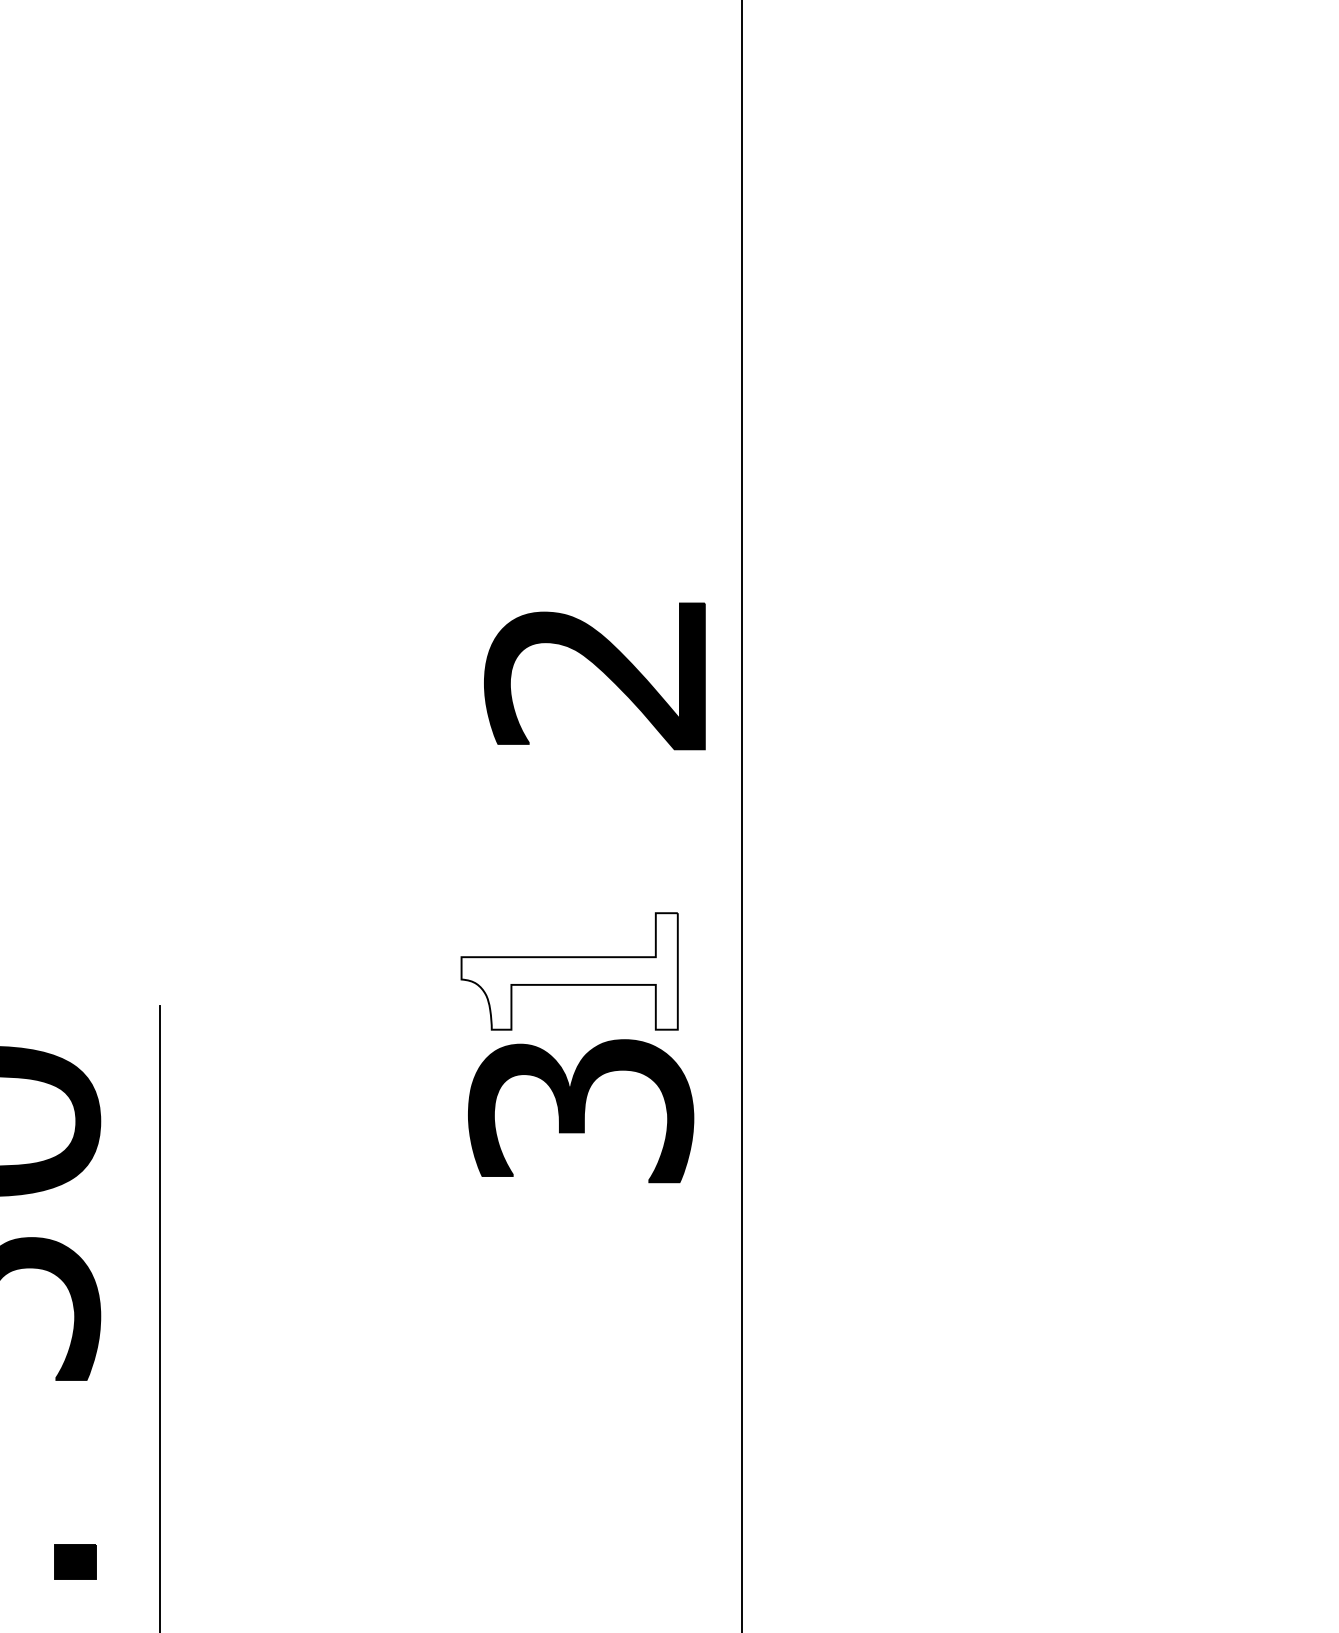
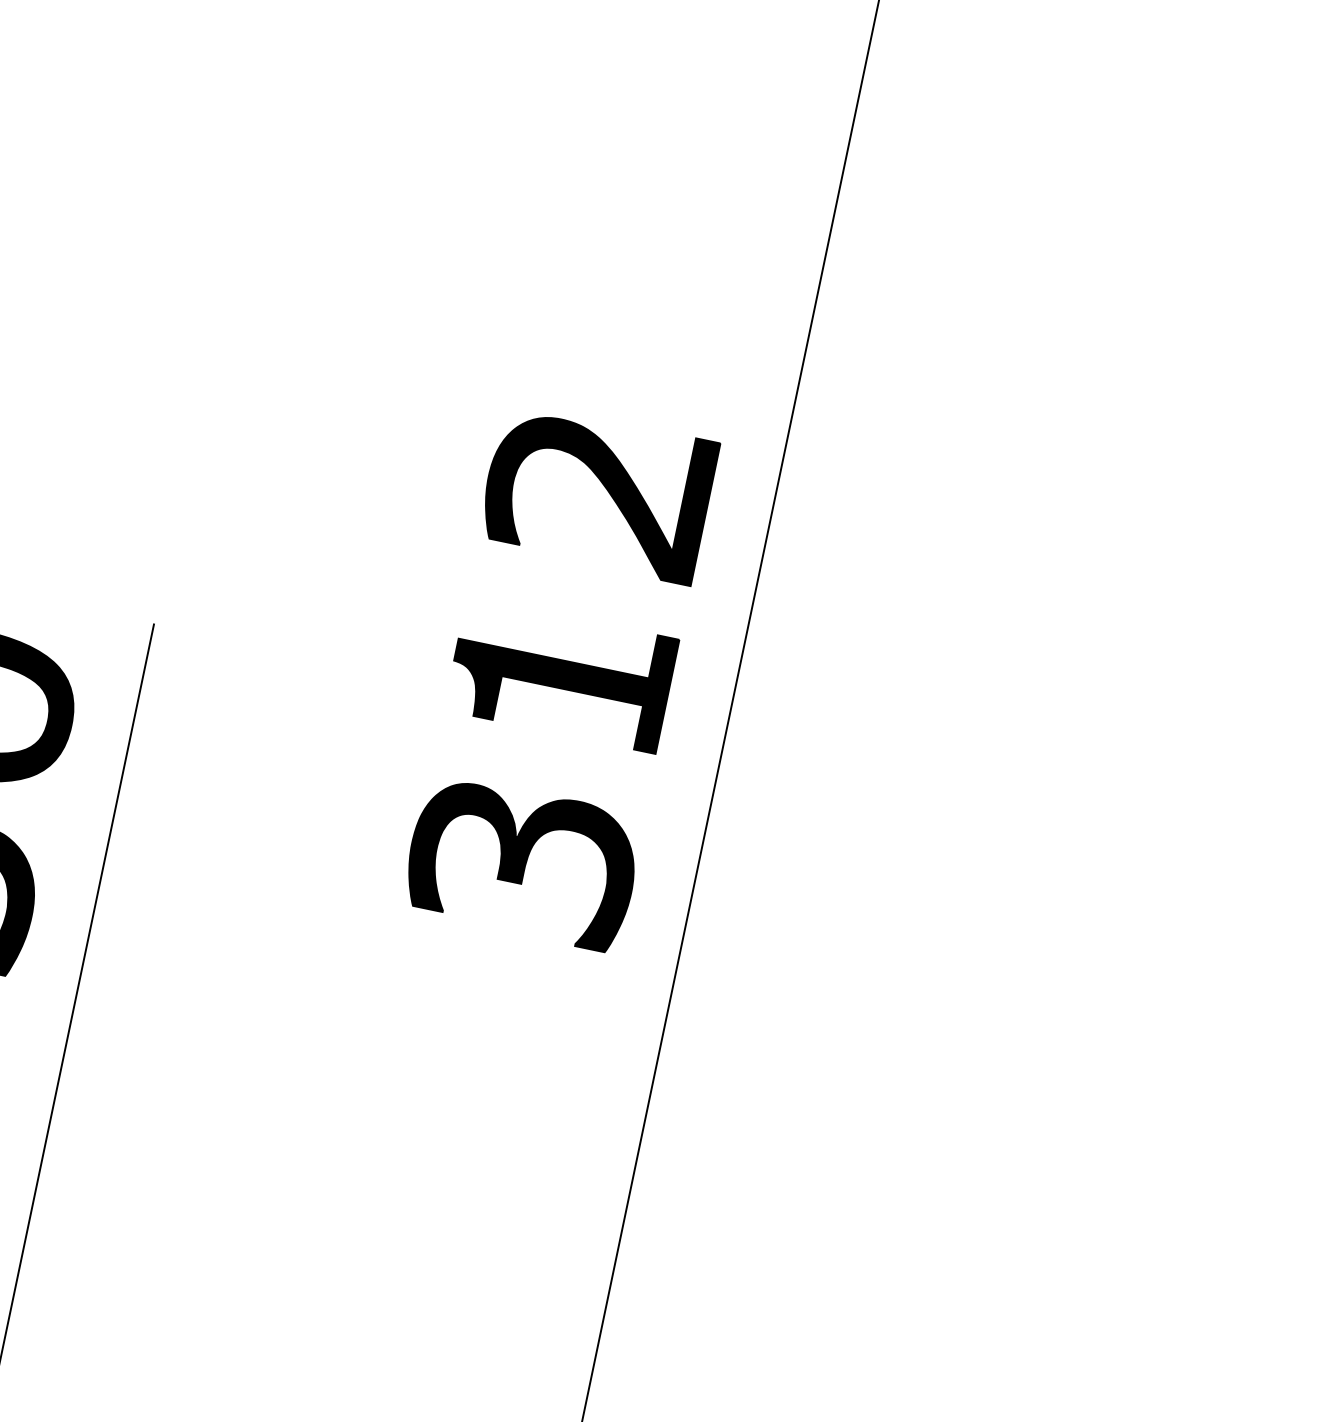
part: (600, 670) -> (604, 487), moved
fill: (569, 971) -> (561, 674), added
part: (581, 1111) -> (523, 862), moved

